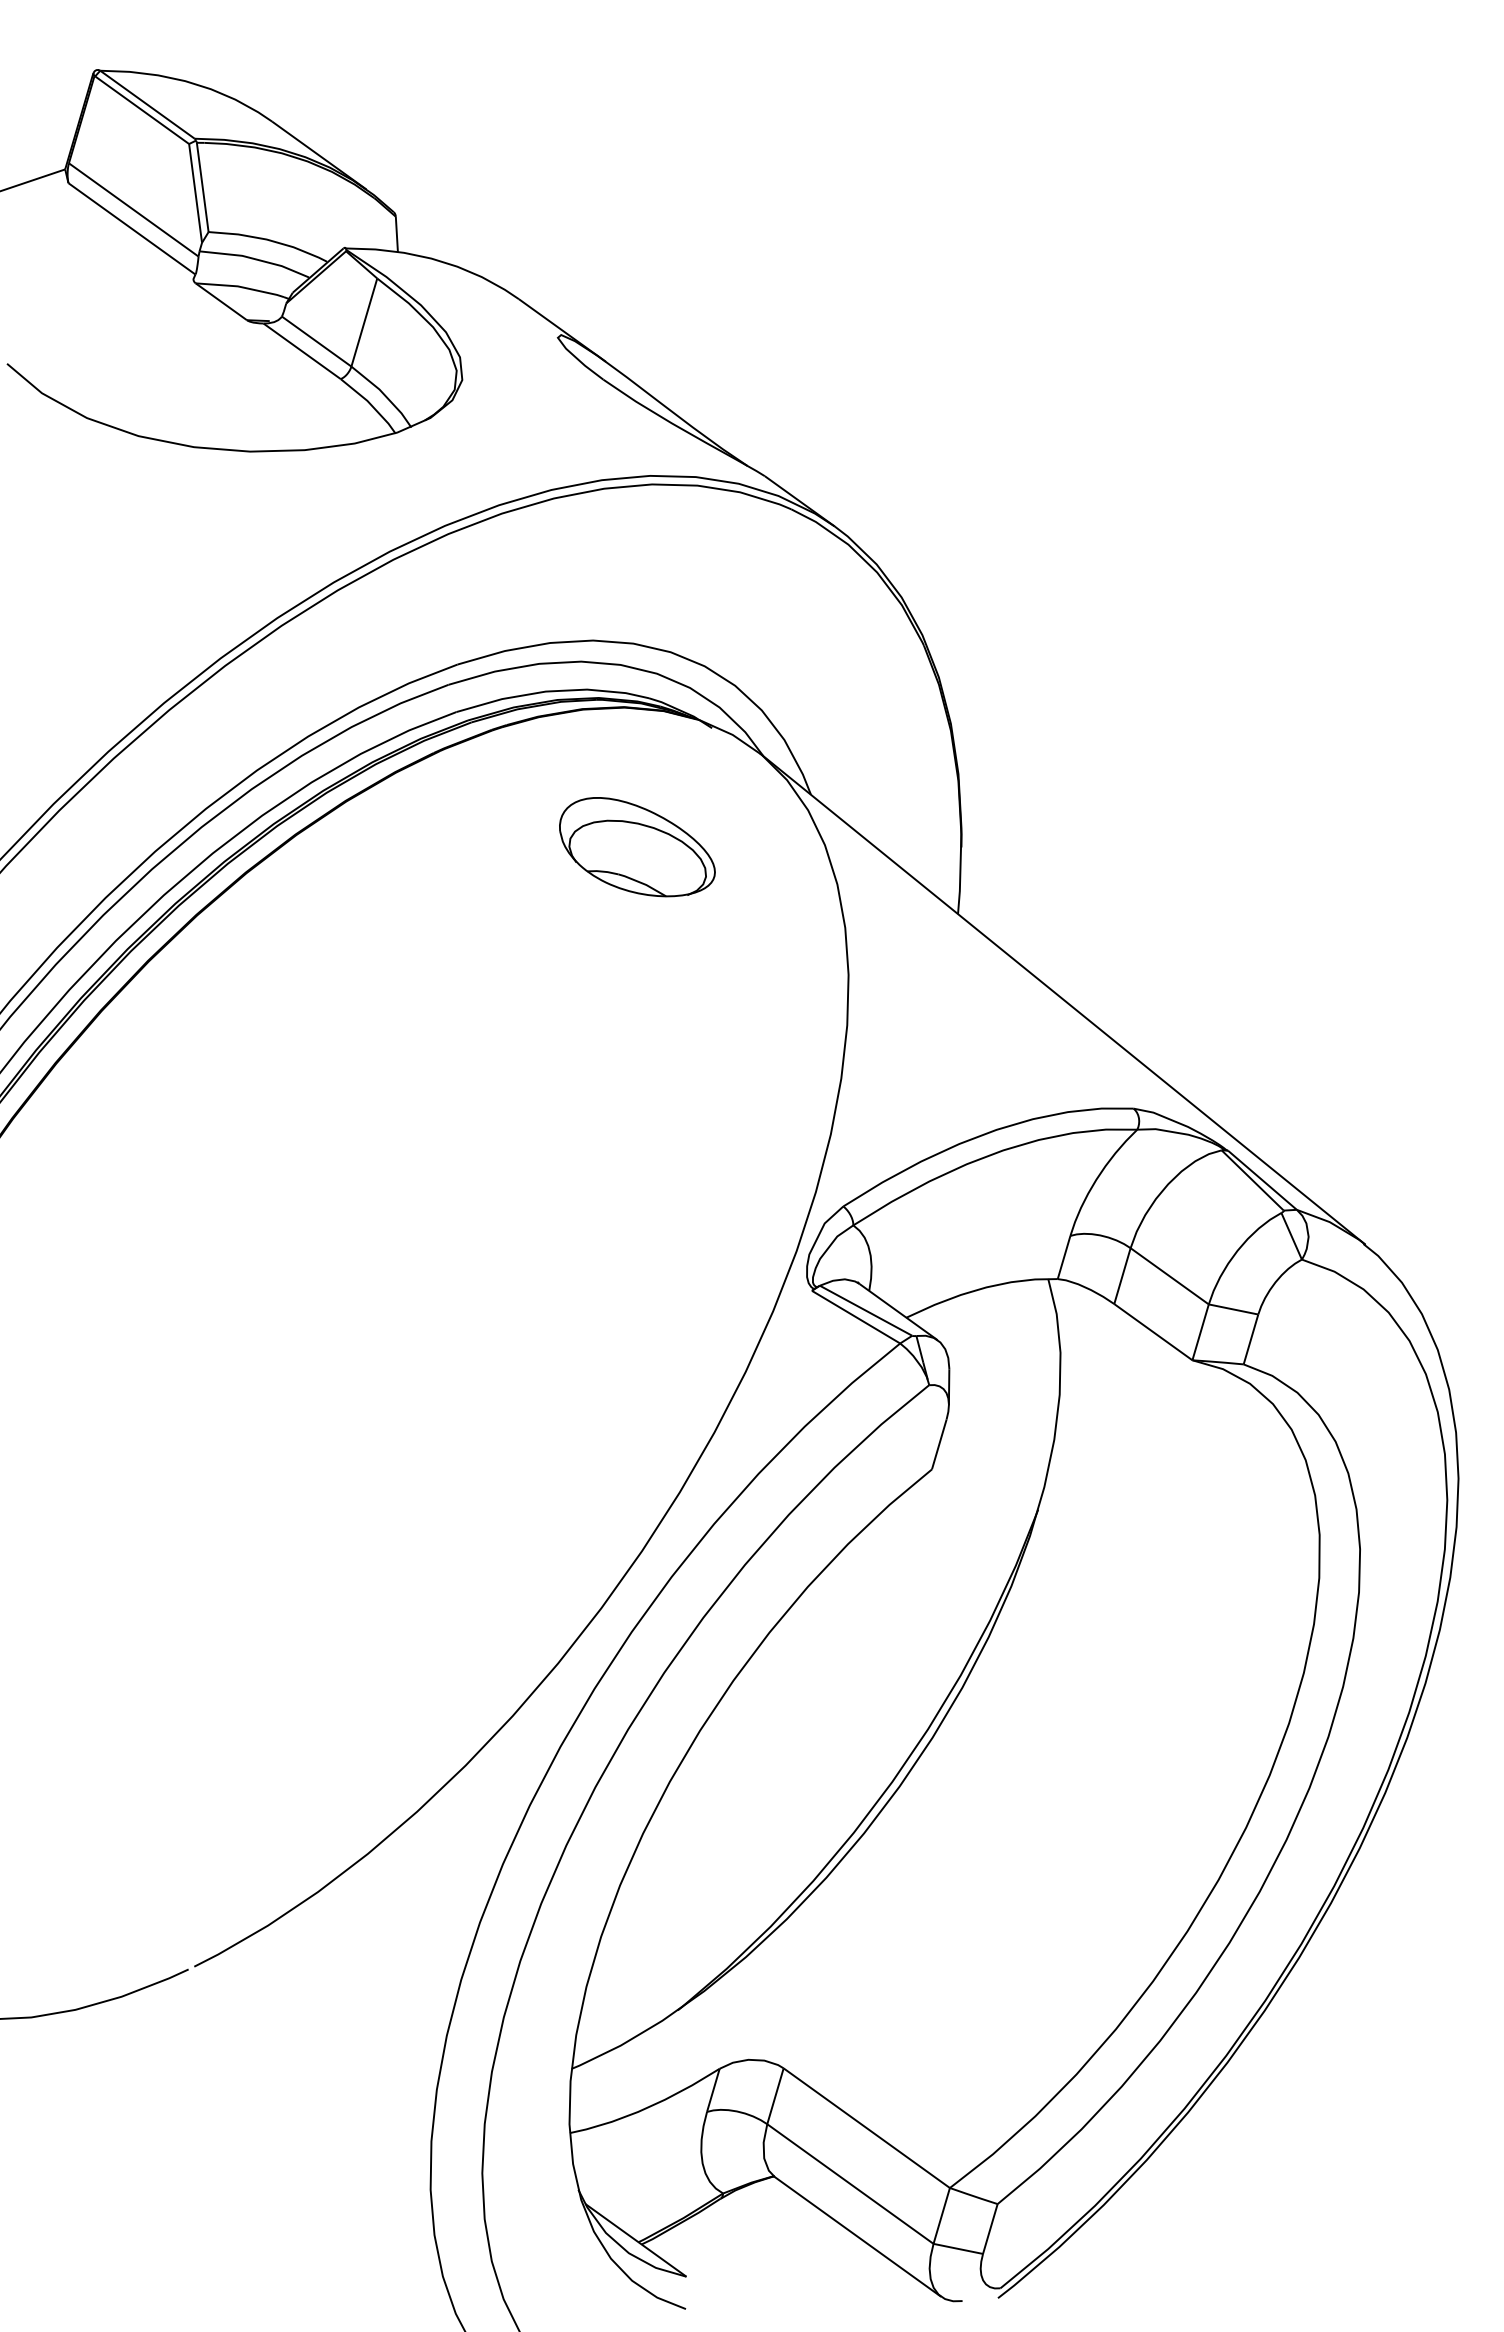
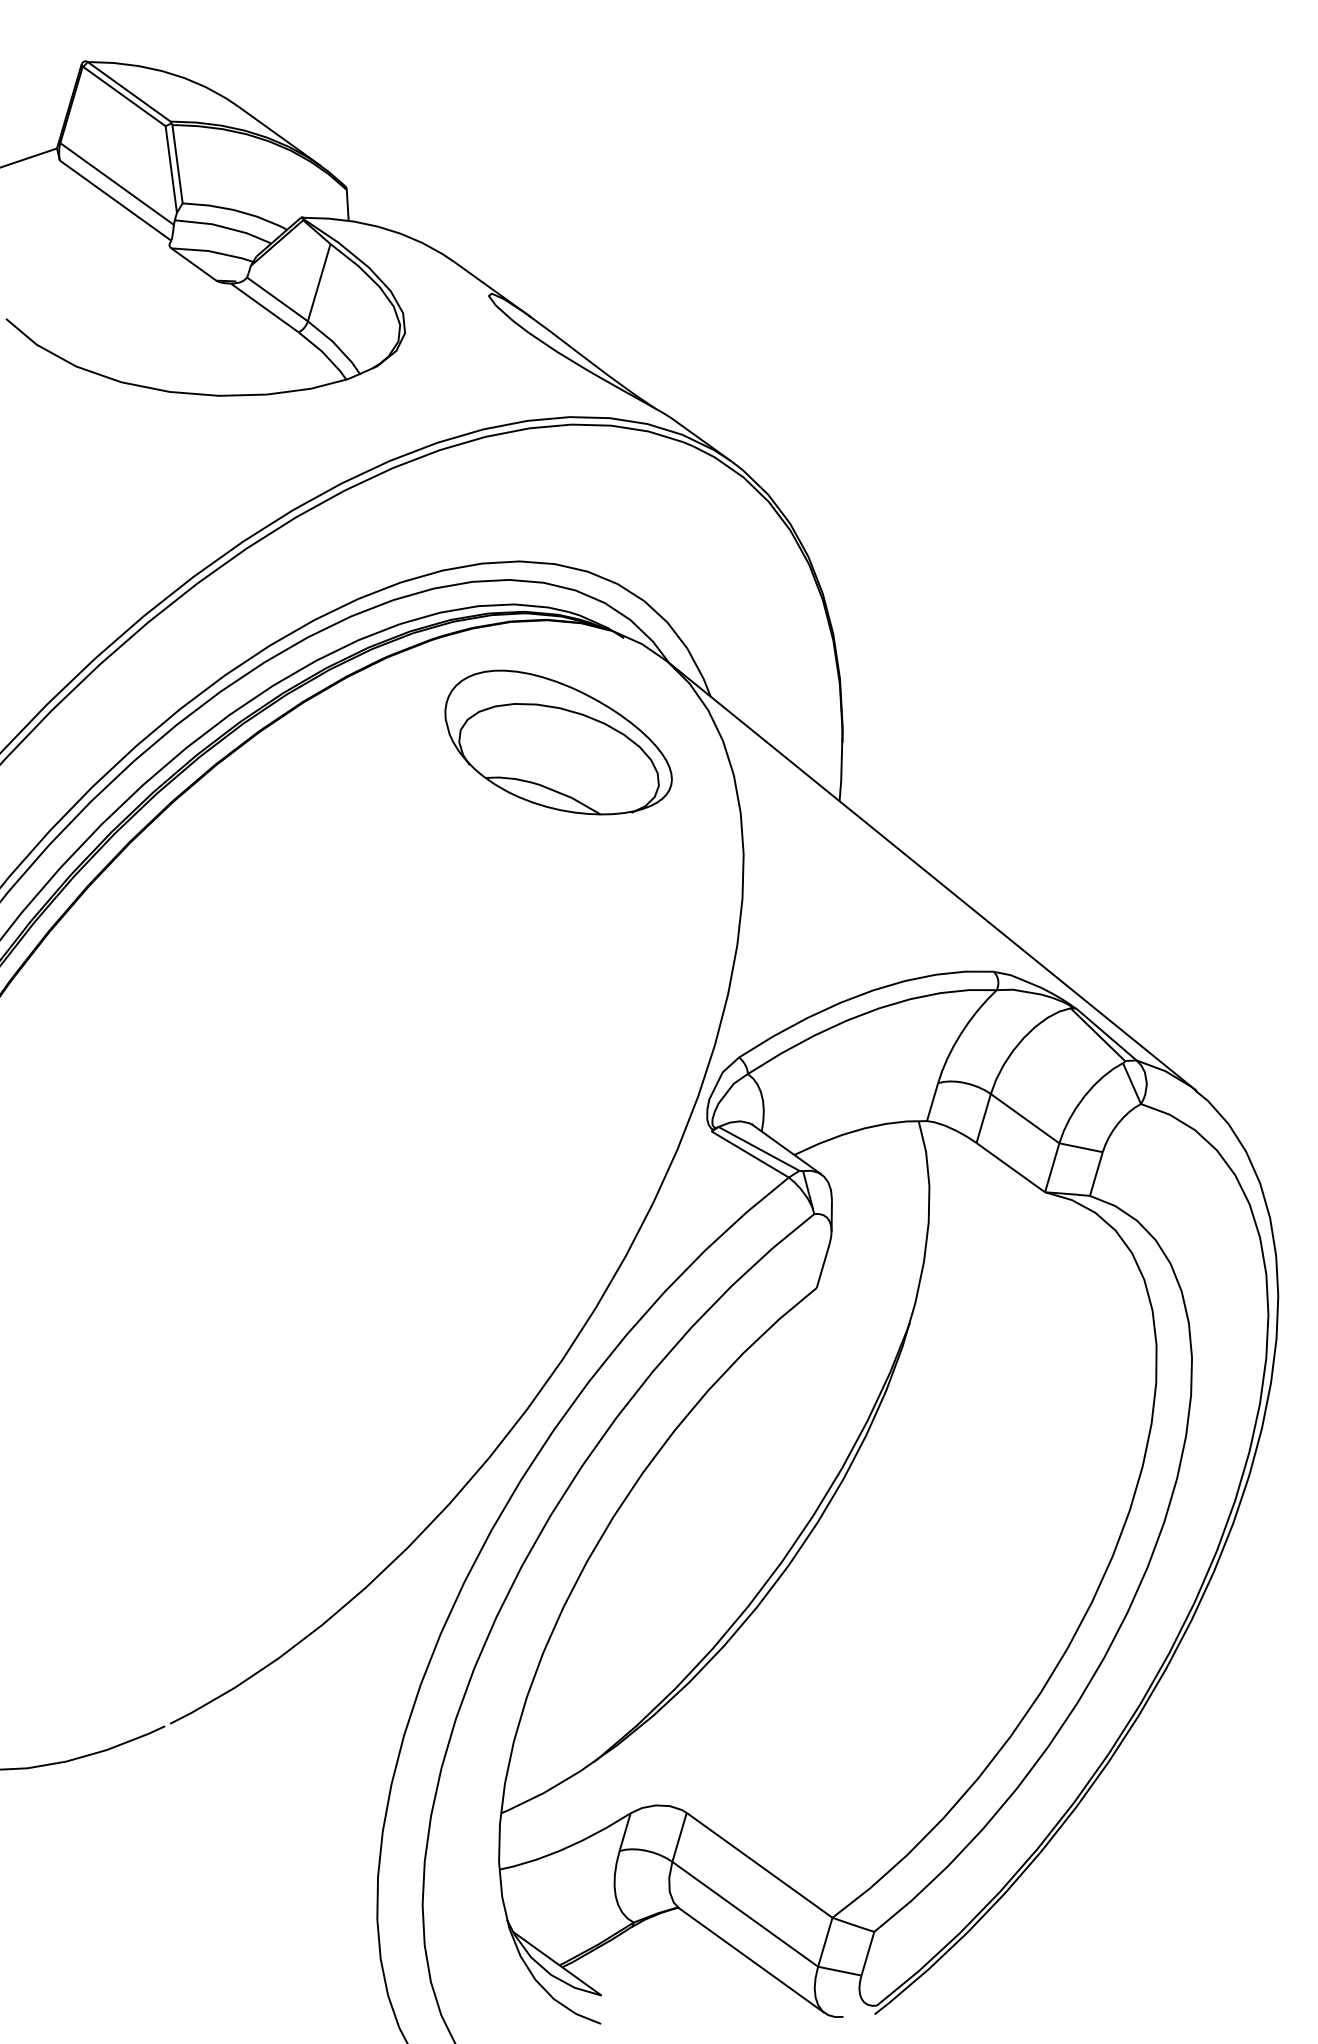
part: (637, 847) -> (558, 742), size x1.67

